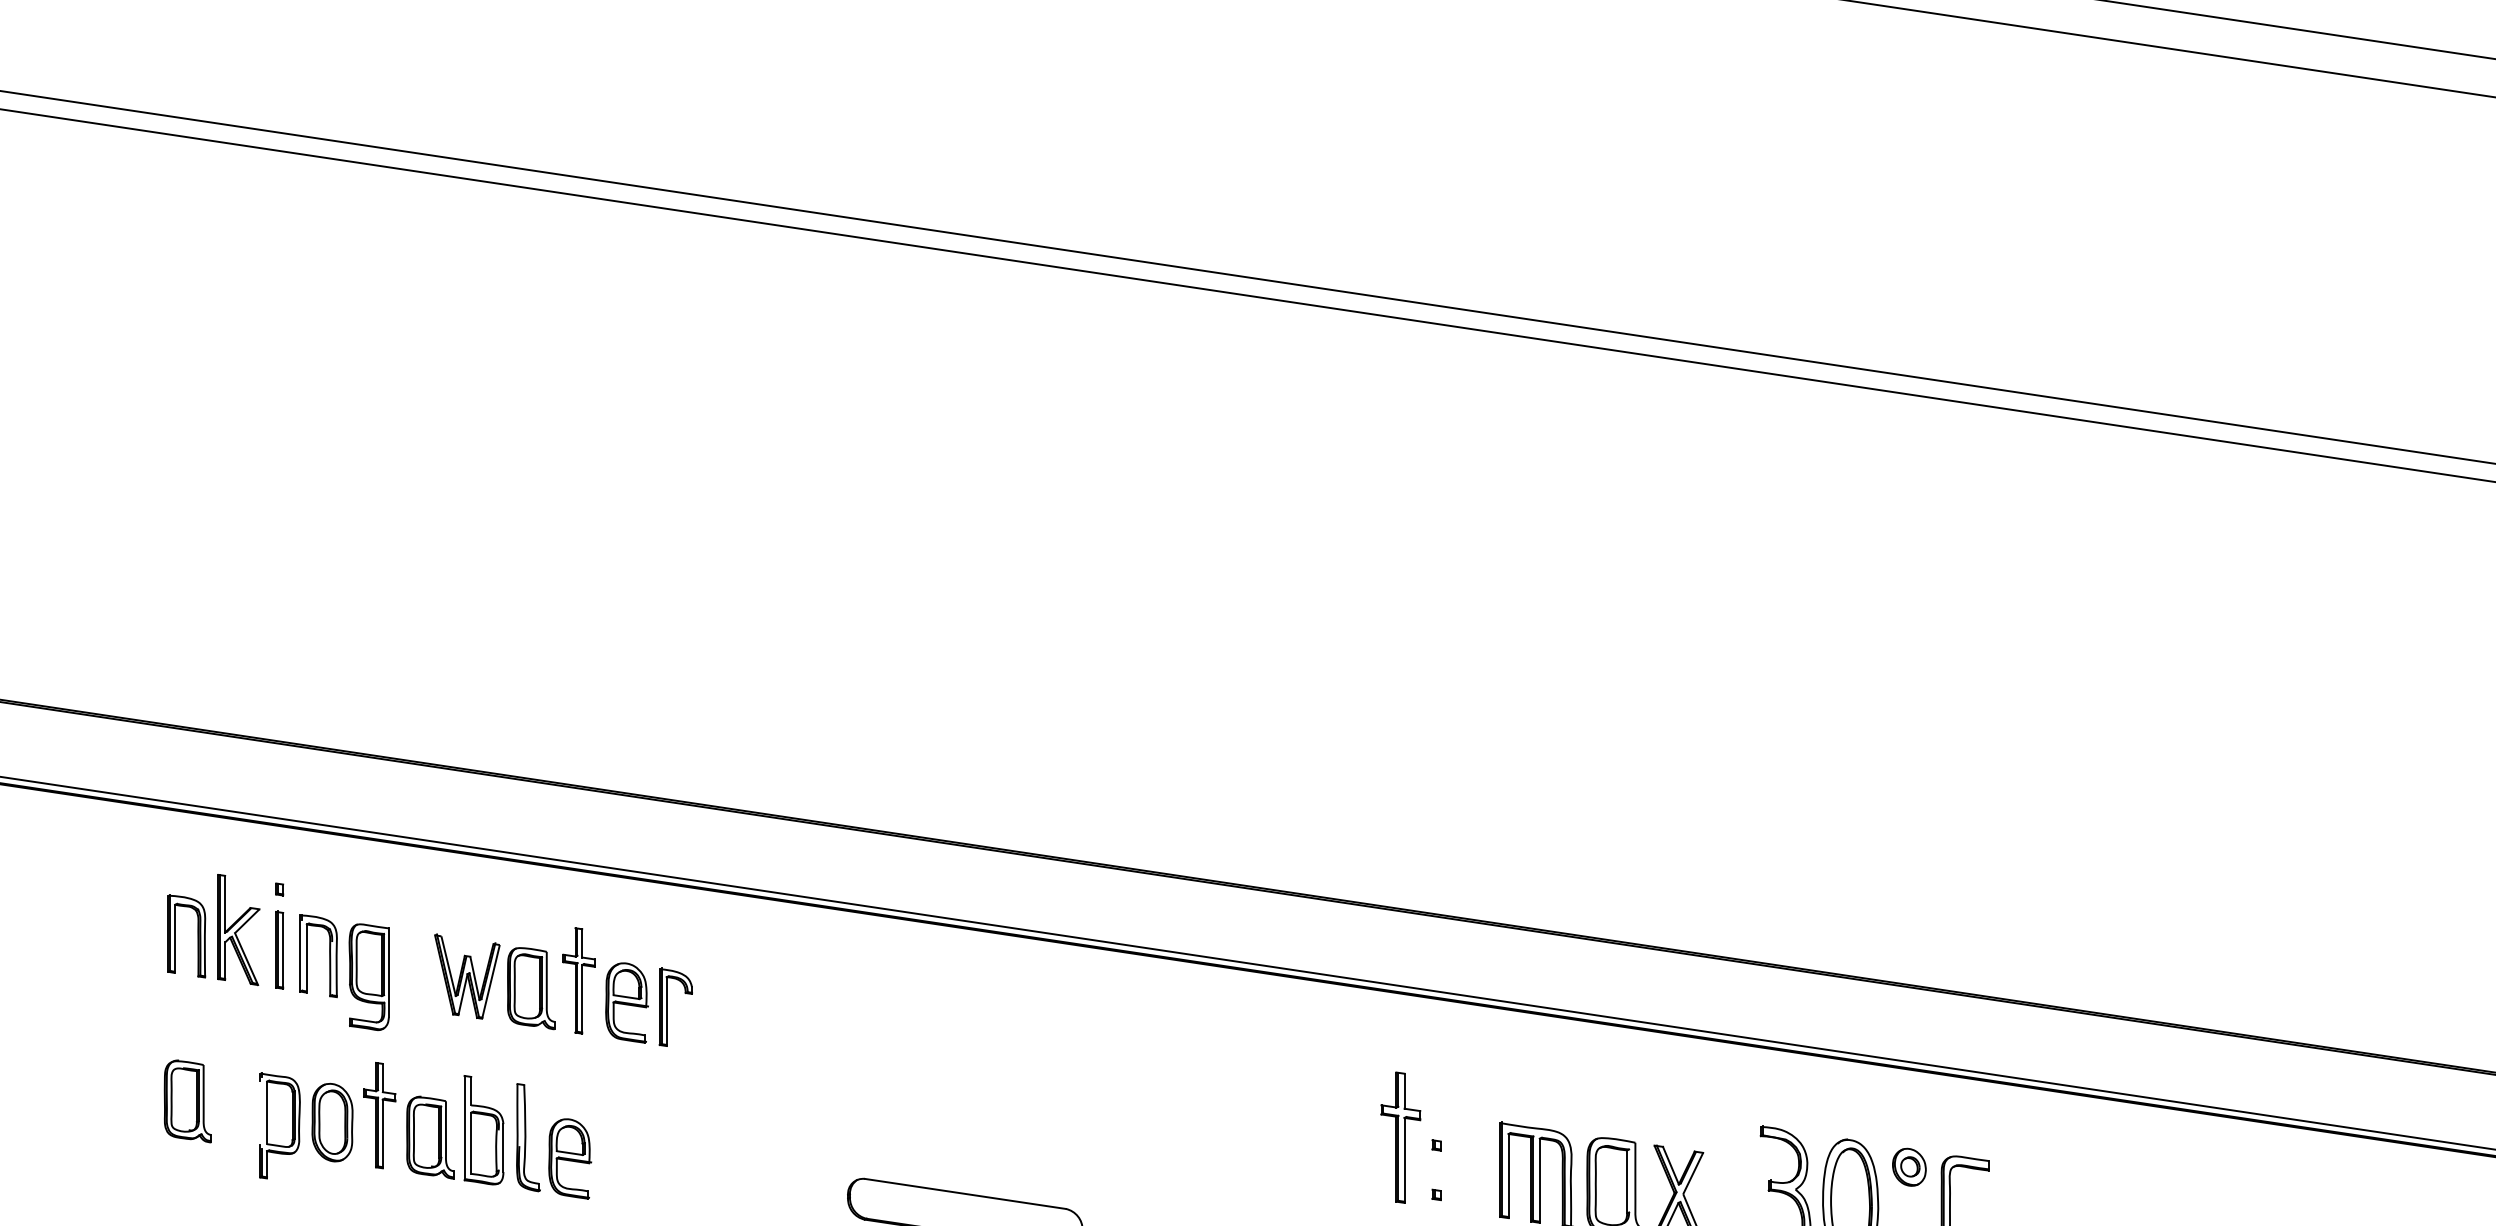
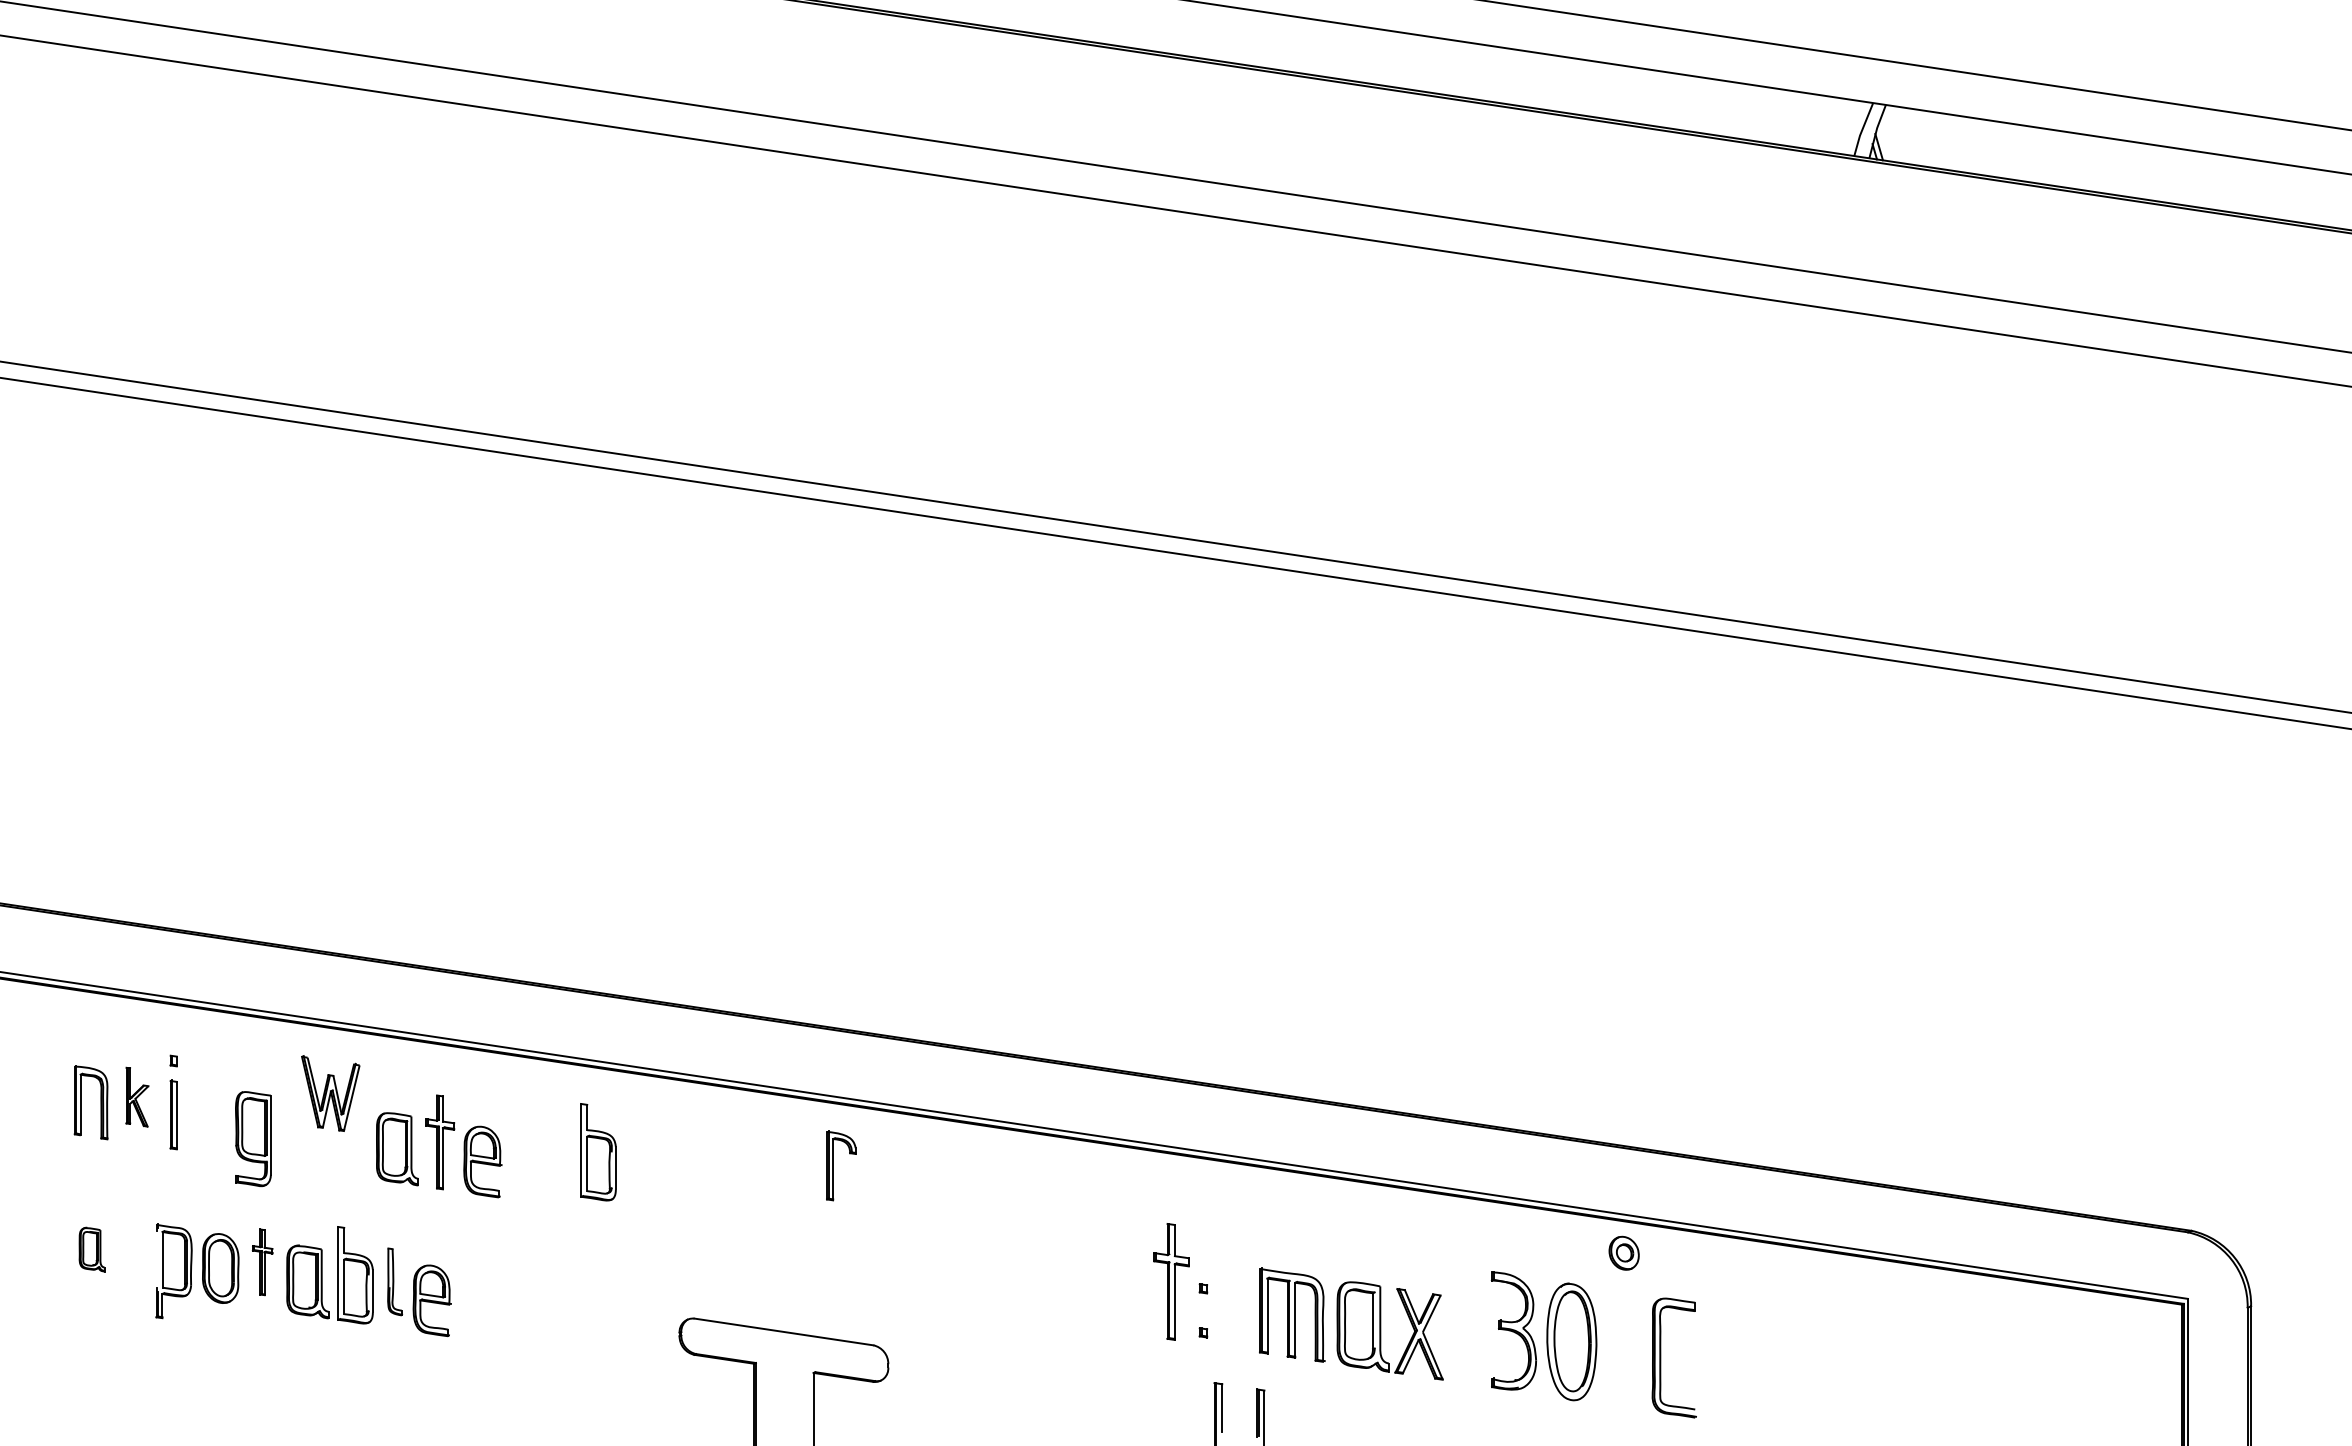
part: (238, 930) -> (137, 1097), size x0.6
part: (328, 955) -> (217, 1119), removed
part: (467, 976) -> (330, 1093), moved
part: (756, 992) -> (598, 1152), added
part: (667, 1006) -> (833, 1165), moved
part: (187, 1101) -> (91, 1249), size x0.6
part: (379, 1115) -> (262, 1262), size x0.7
part: (528, 1137) -> (395, 1281), size x0.7
part: (1908, 1166) -> (1623, 1252), moved

